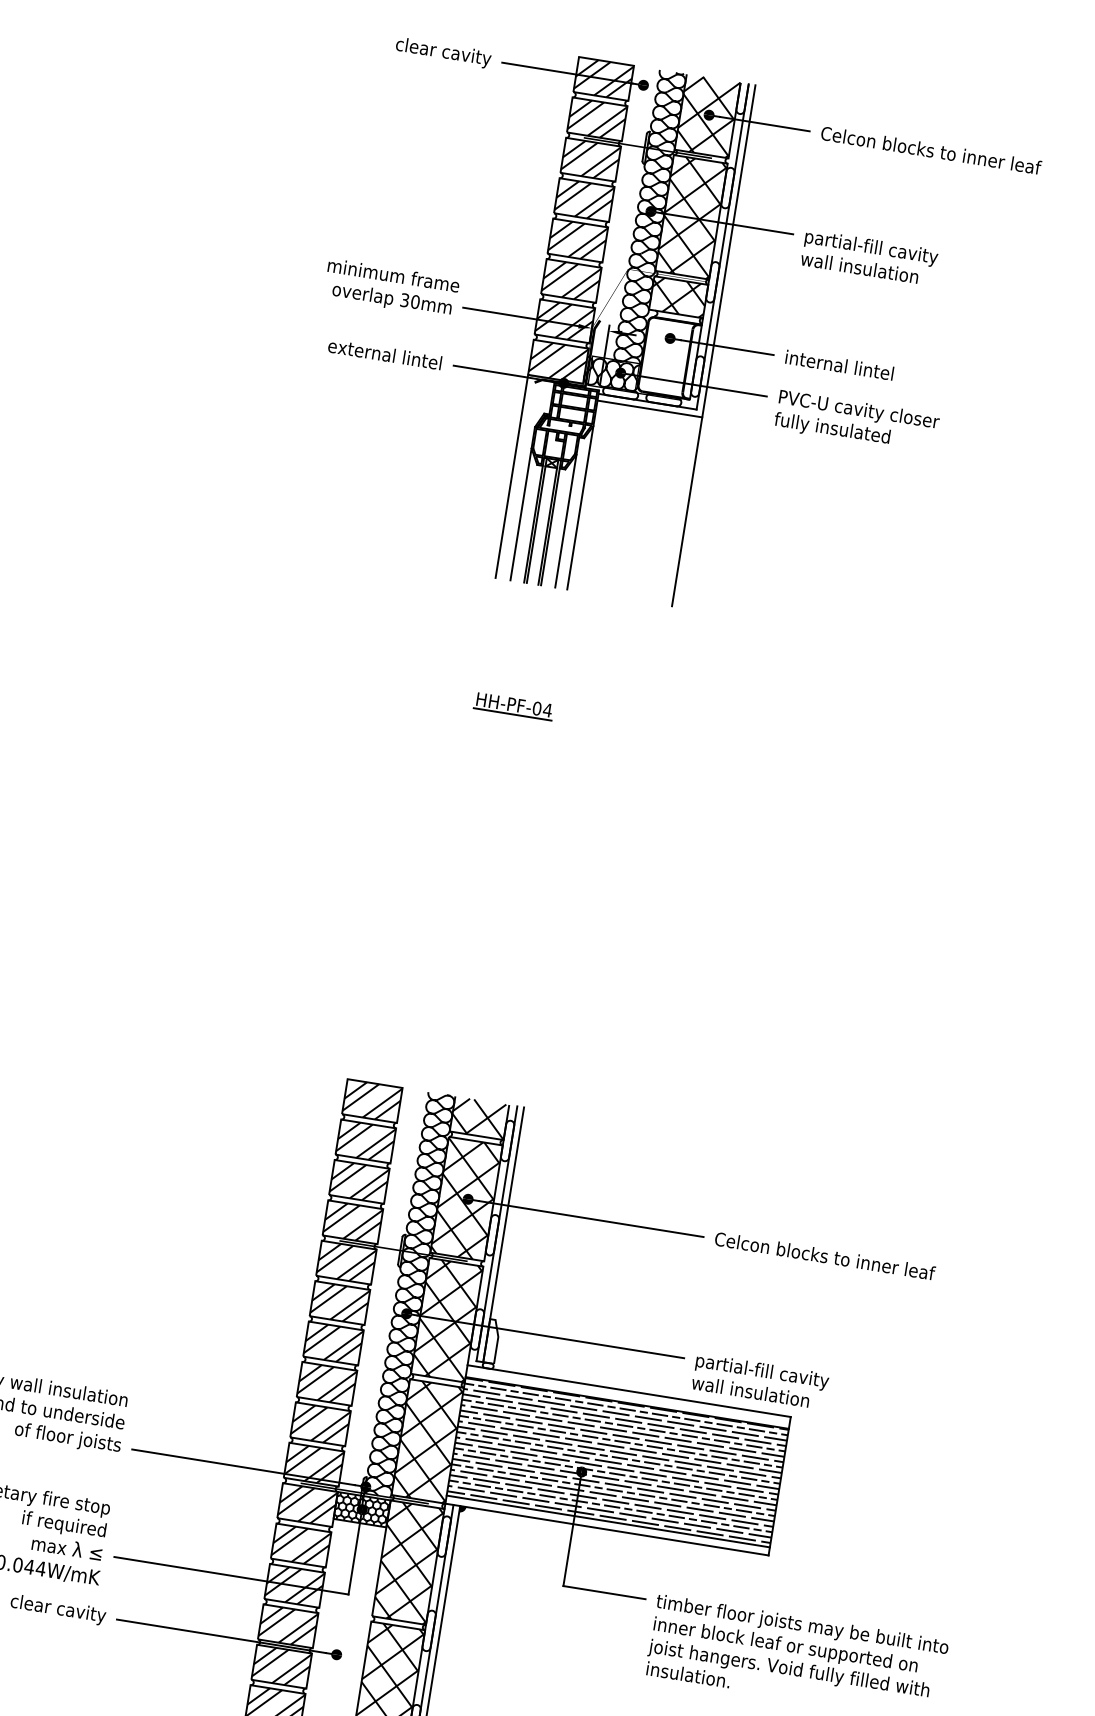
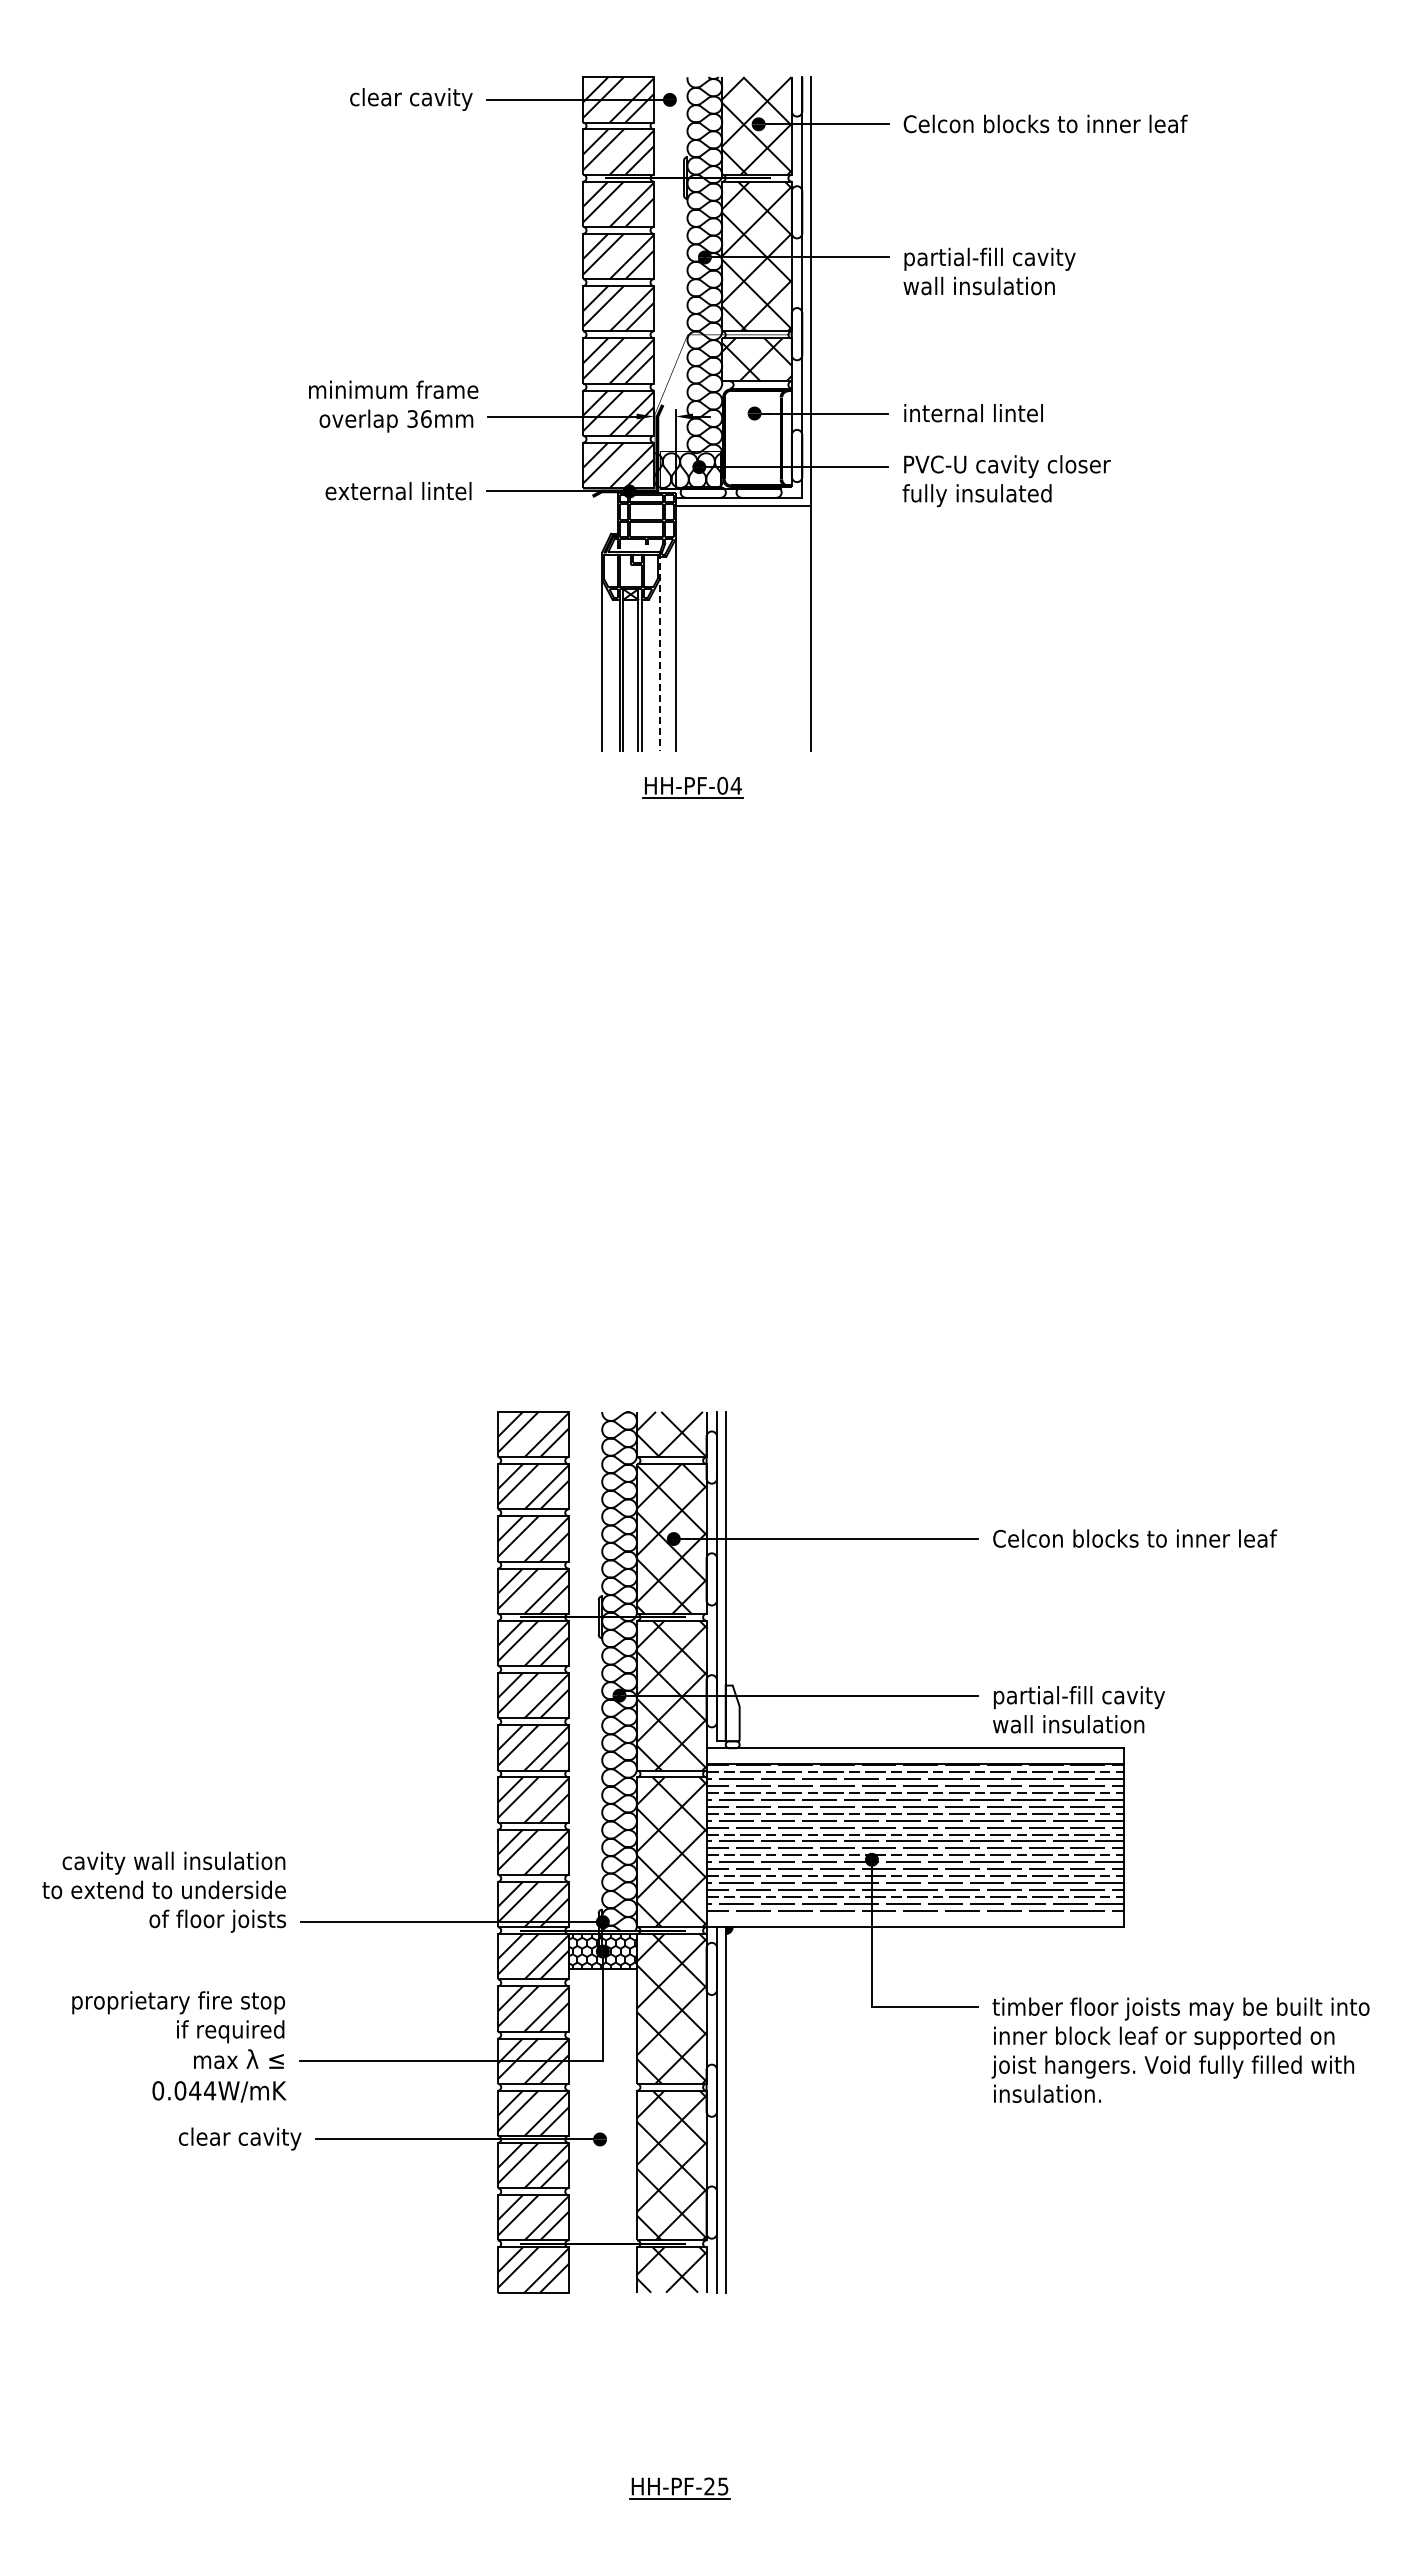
text: (415, 301) -> (426, 418), 30mm -> 36mm
line: (512, 476) -> (583, 619), removed
line: (567, 510) -> (660, 651), solid -> dashed
part: (513, 706) -> (692, 787), moved
line: (608, 1521) -> (915, 1916), removed

